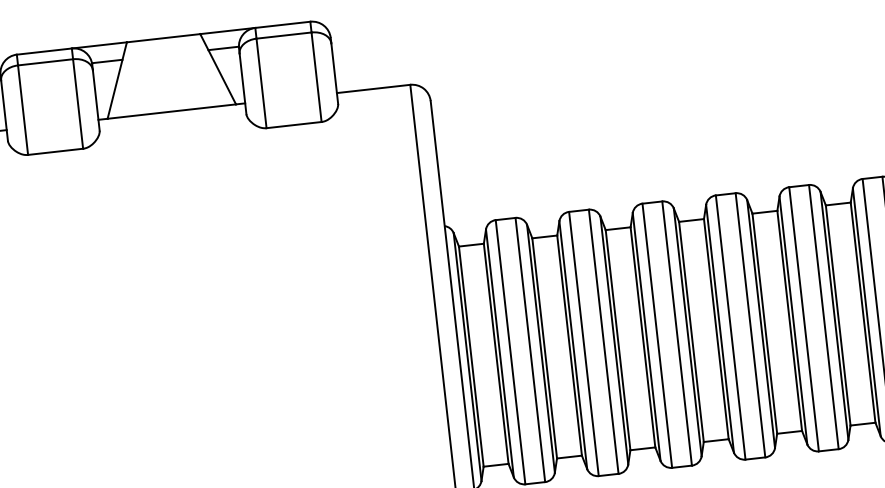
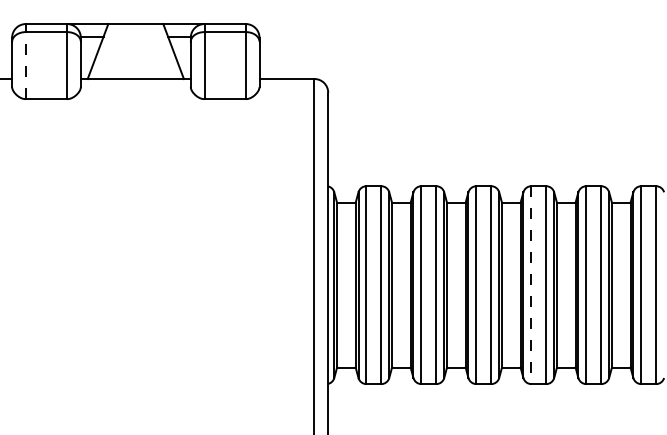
line: (22, 110) -> (25, 65), solid -> dashed
line: (730, 327) -> (531, 285), solid -> dashed

